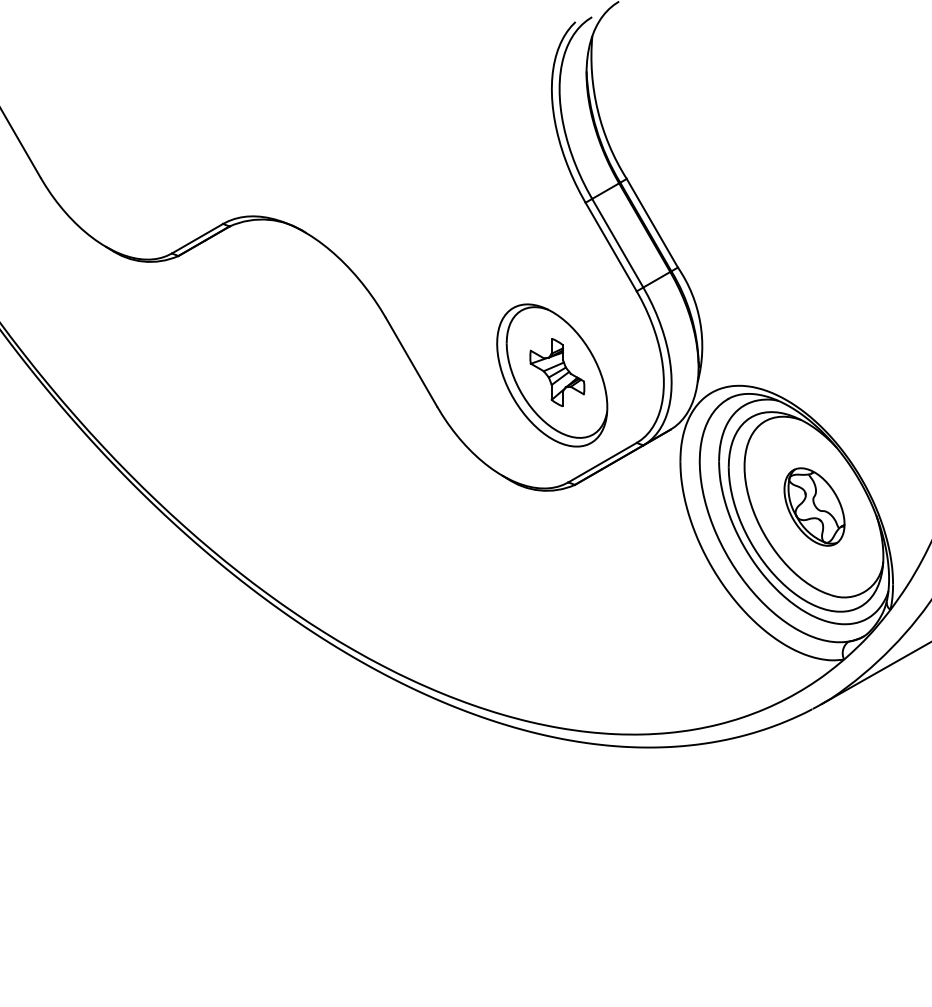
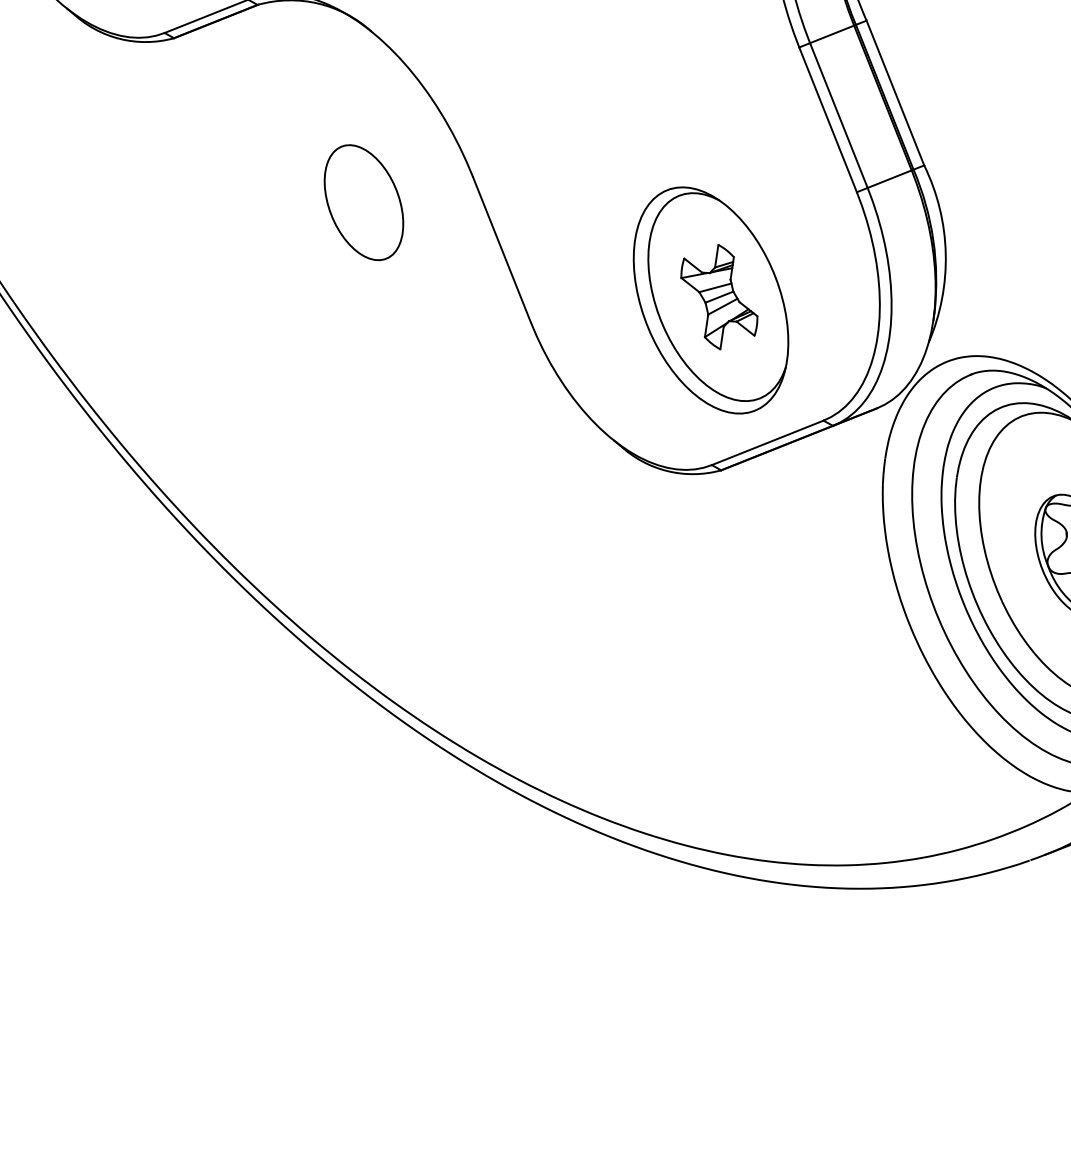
part: (317, 344) -> (364, 202), added

